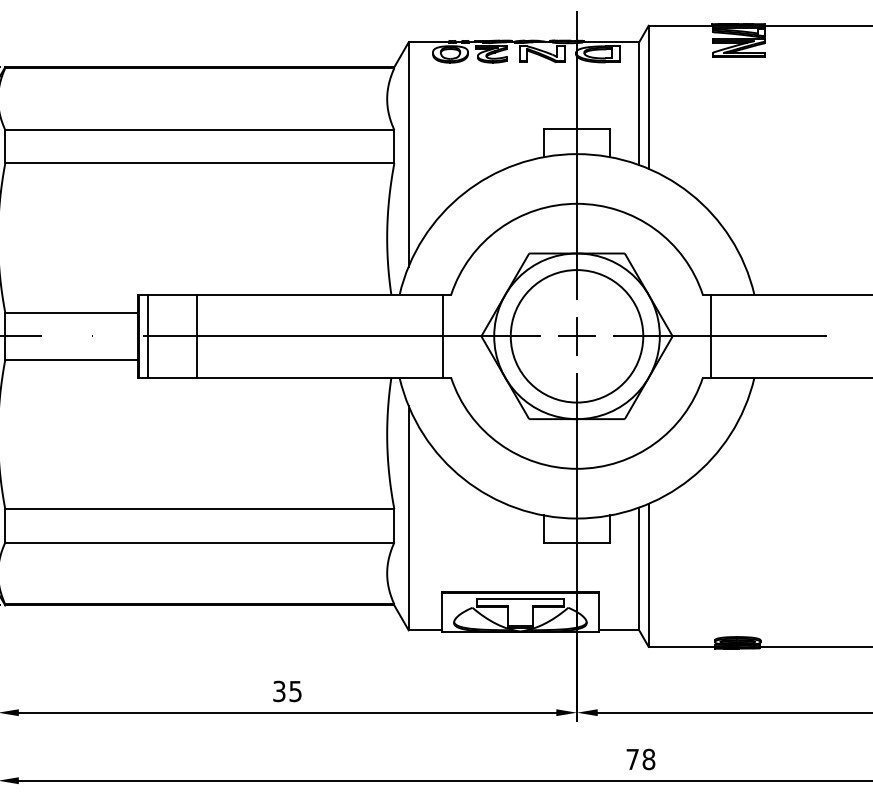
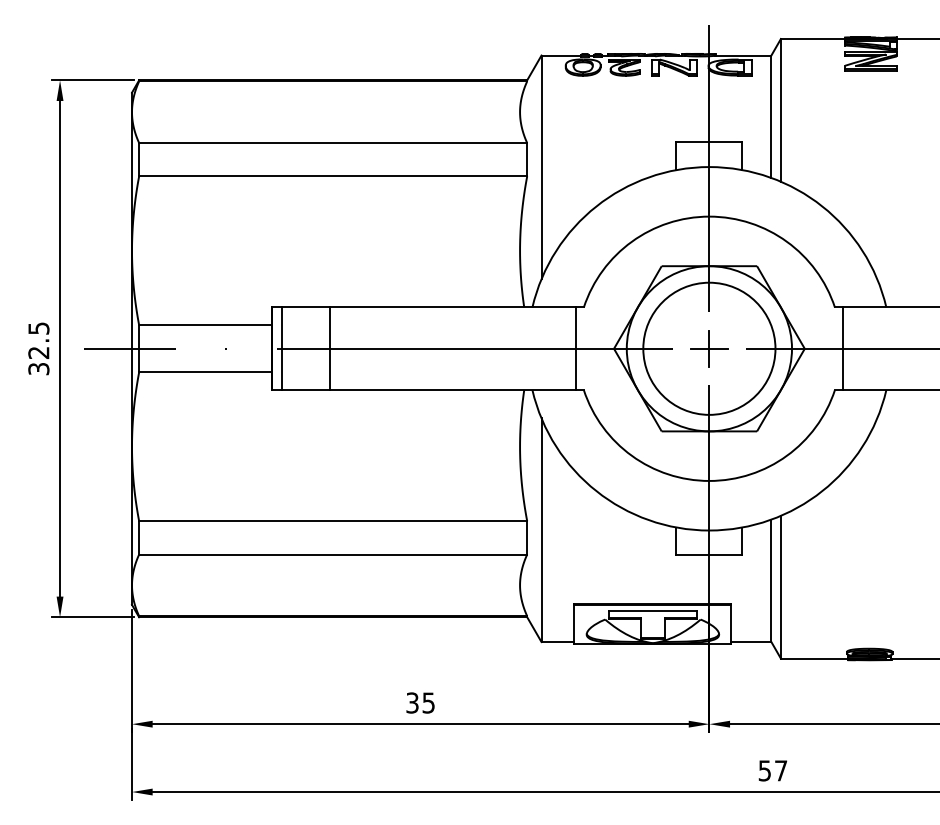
text: (640, 759) -> (772, 770), 78 -> 57

